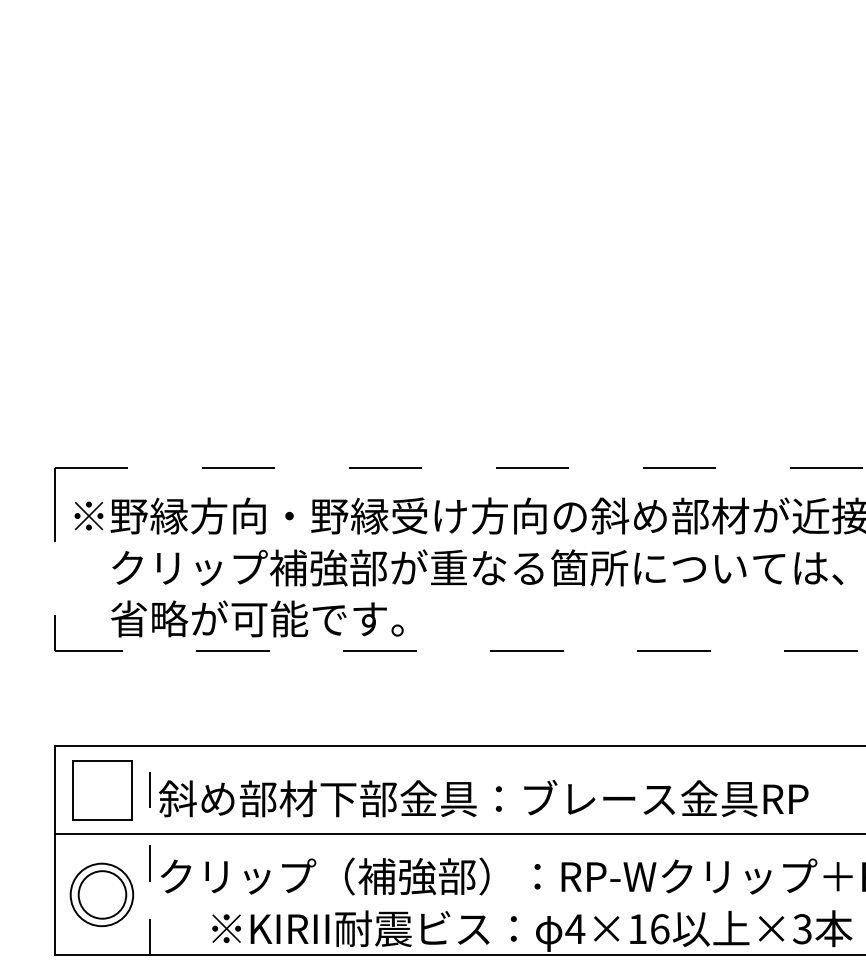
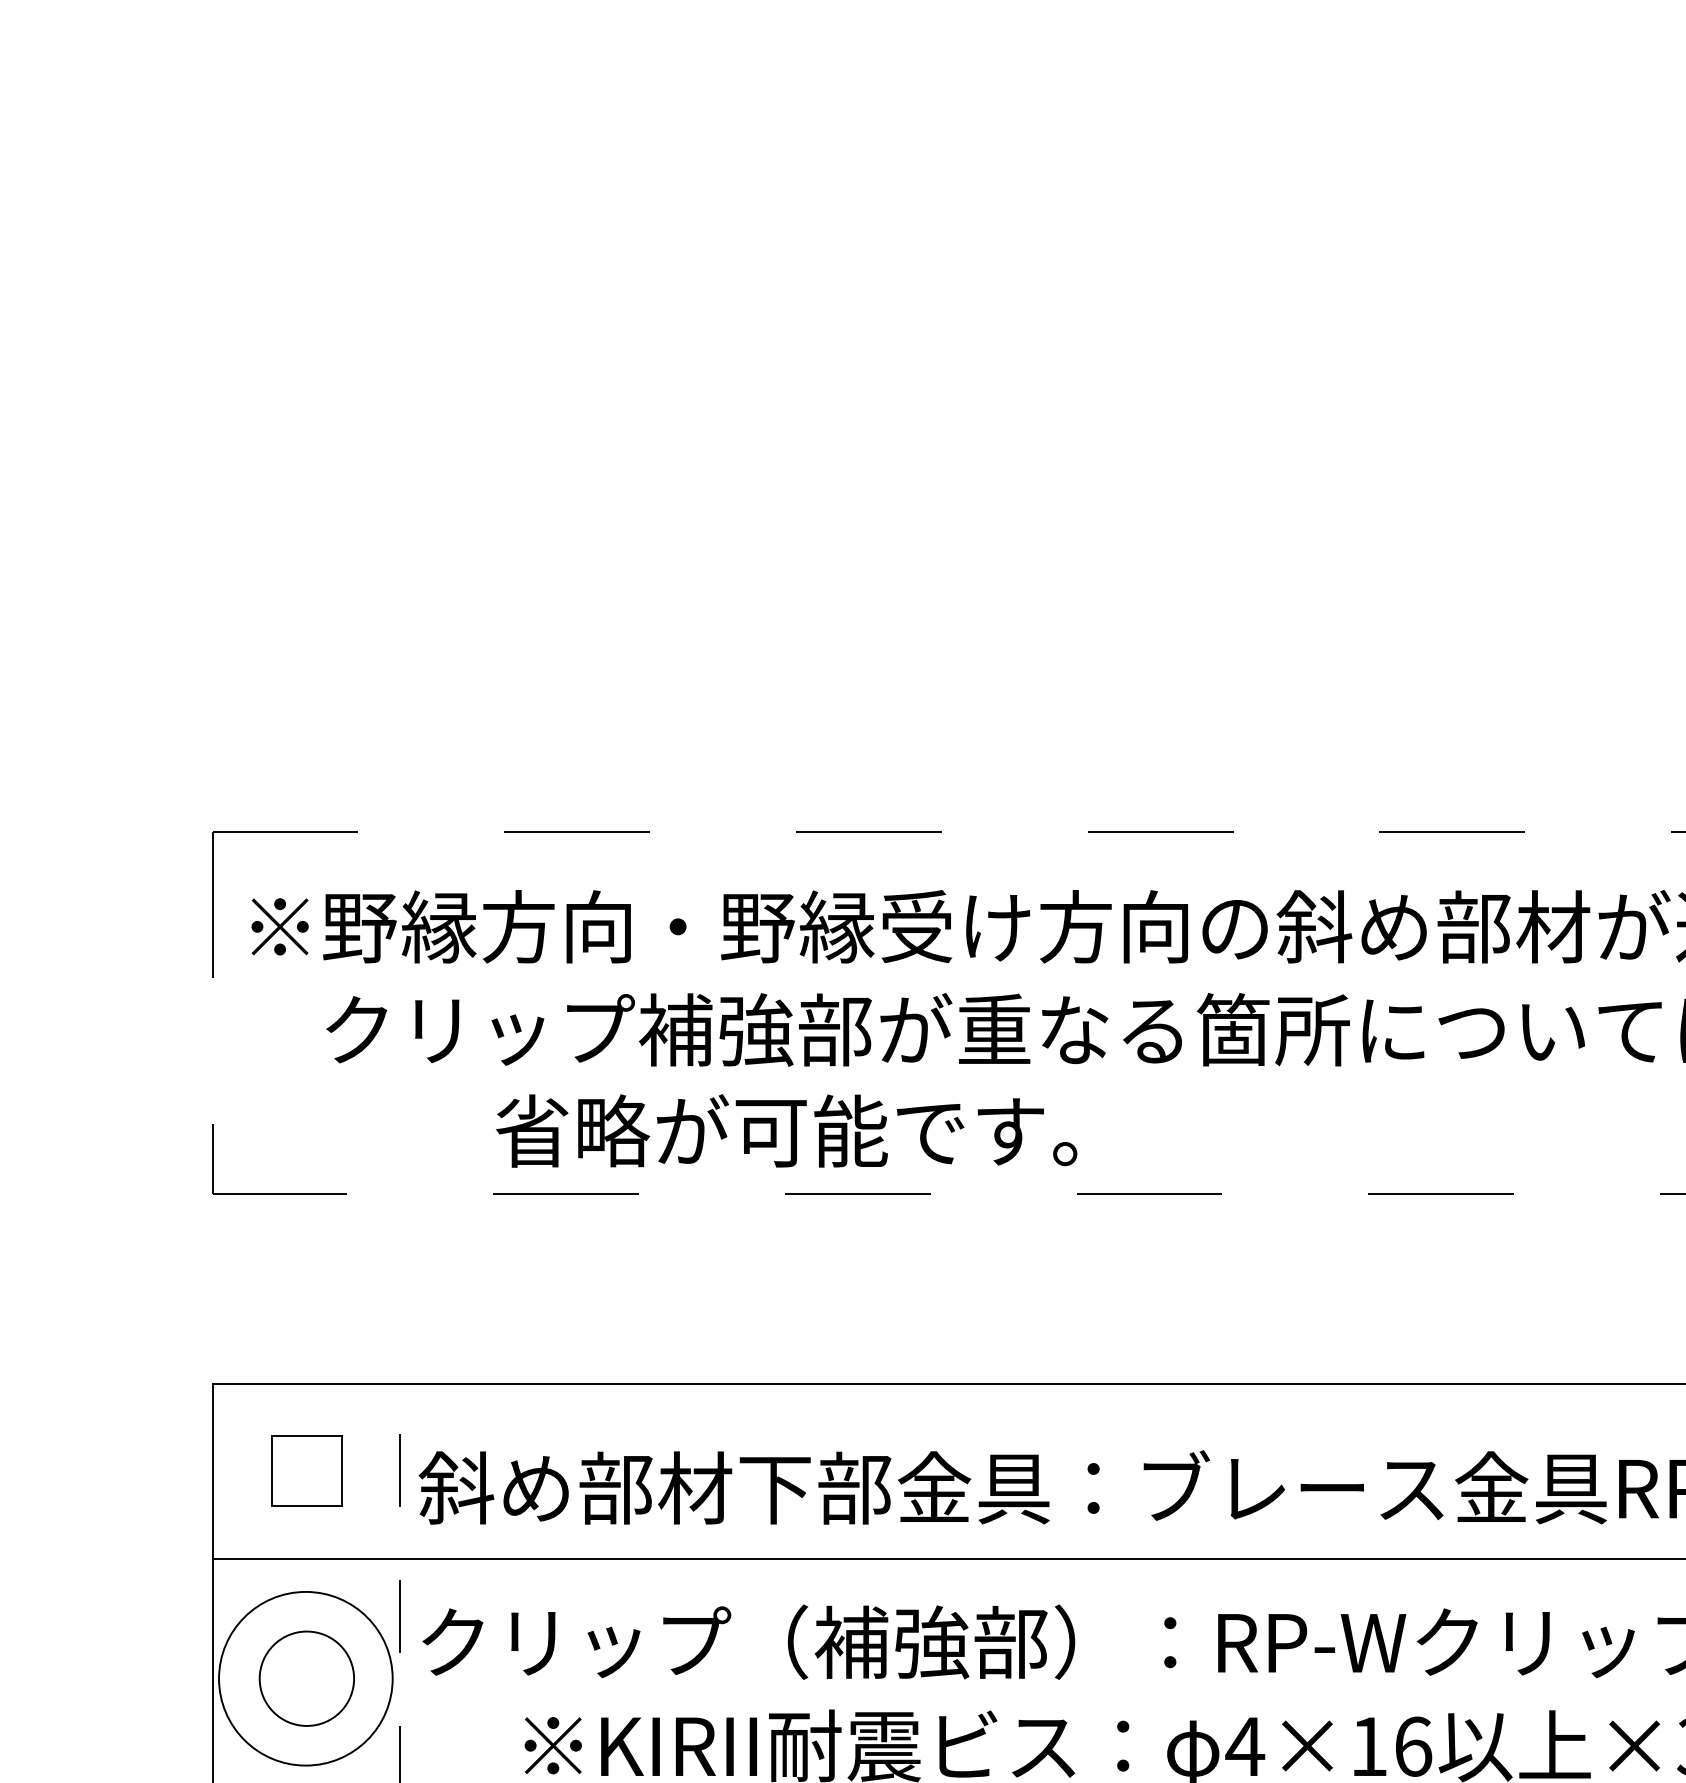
text: (257, 618) -> (787, 1130), moved
part: (102, 790) -> (306, 1471), size x0.6
circle: (101, 894) -> (304, 1677), size x1.4

